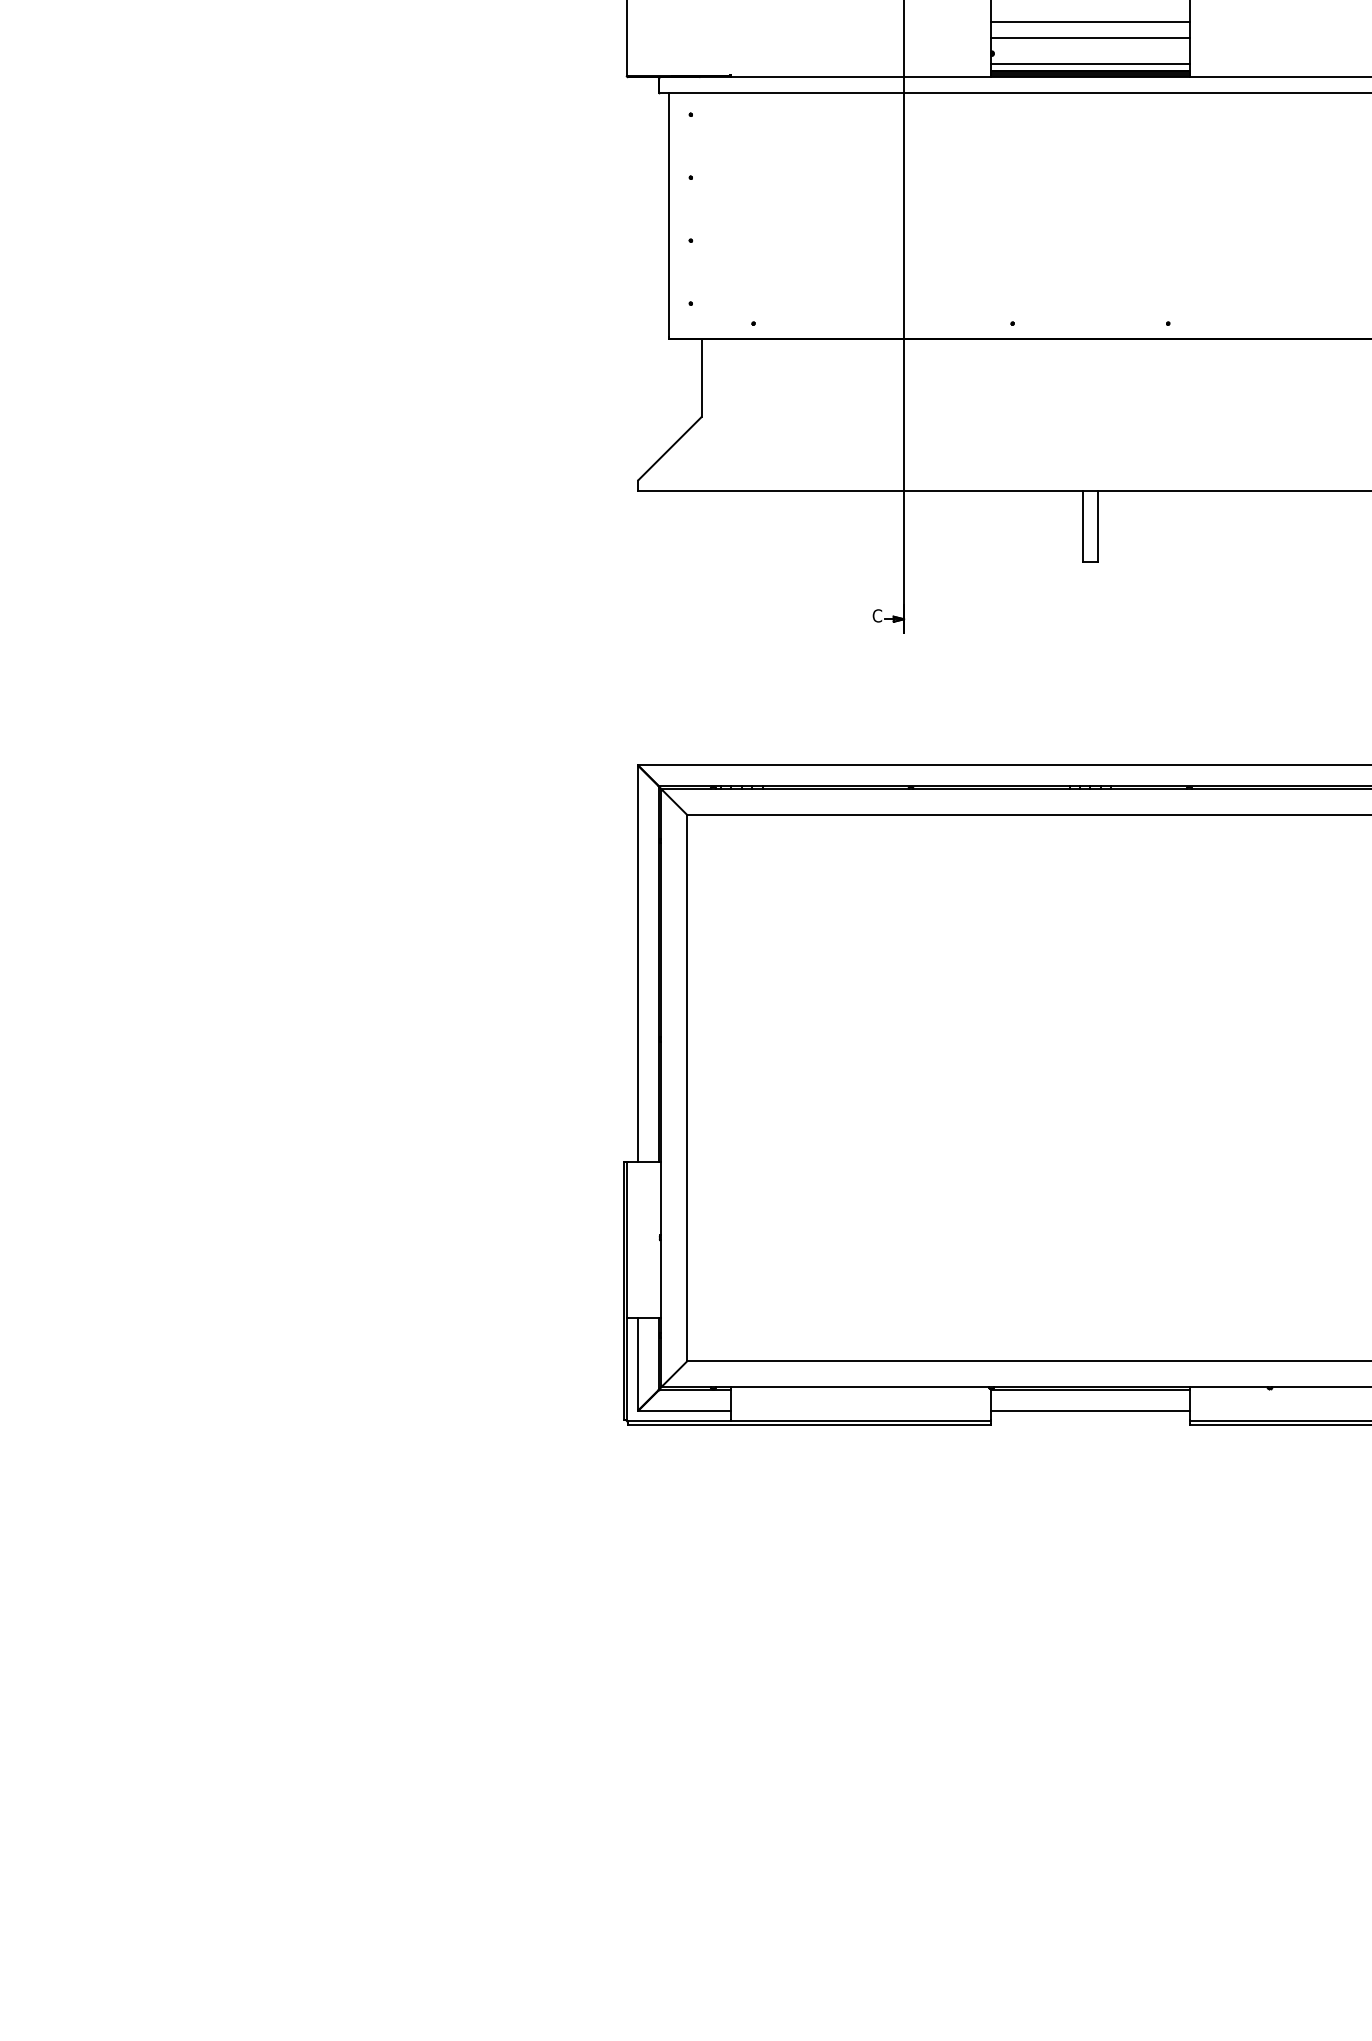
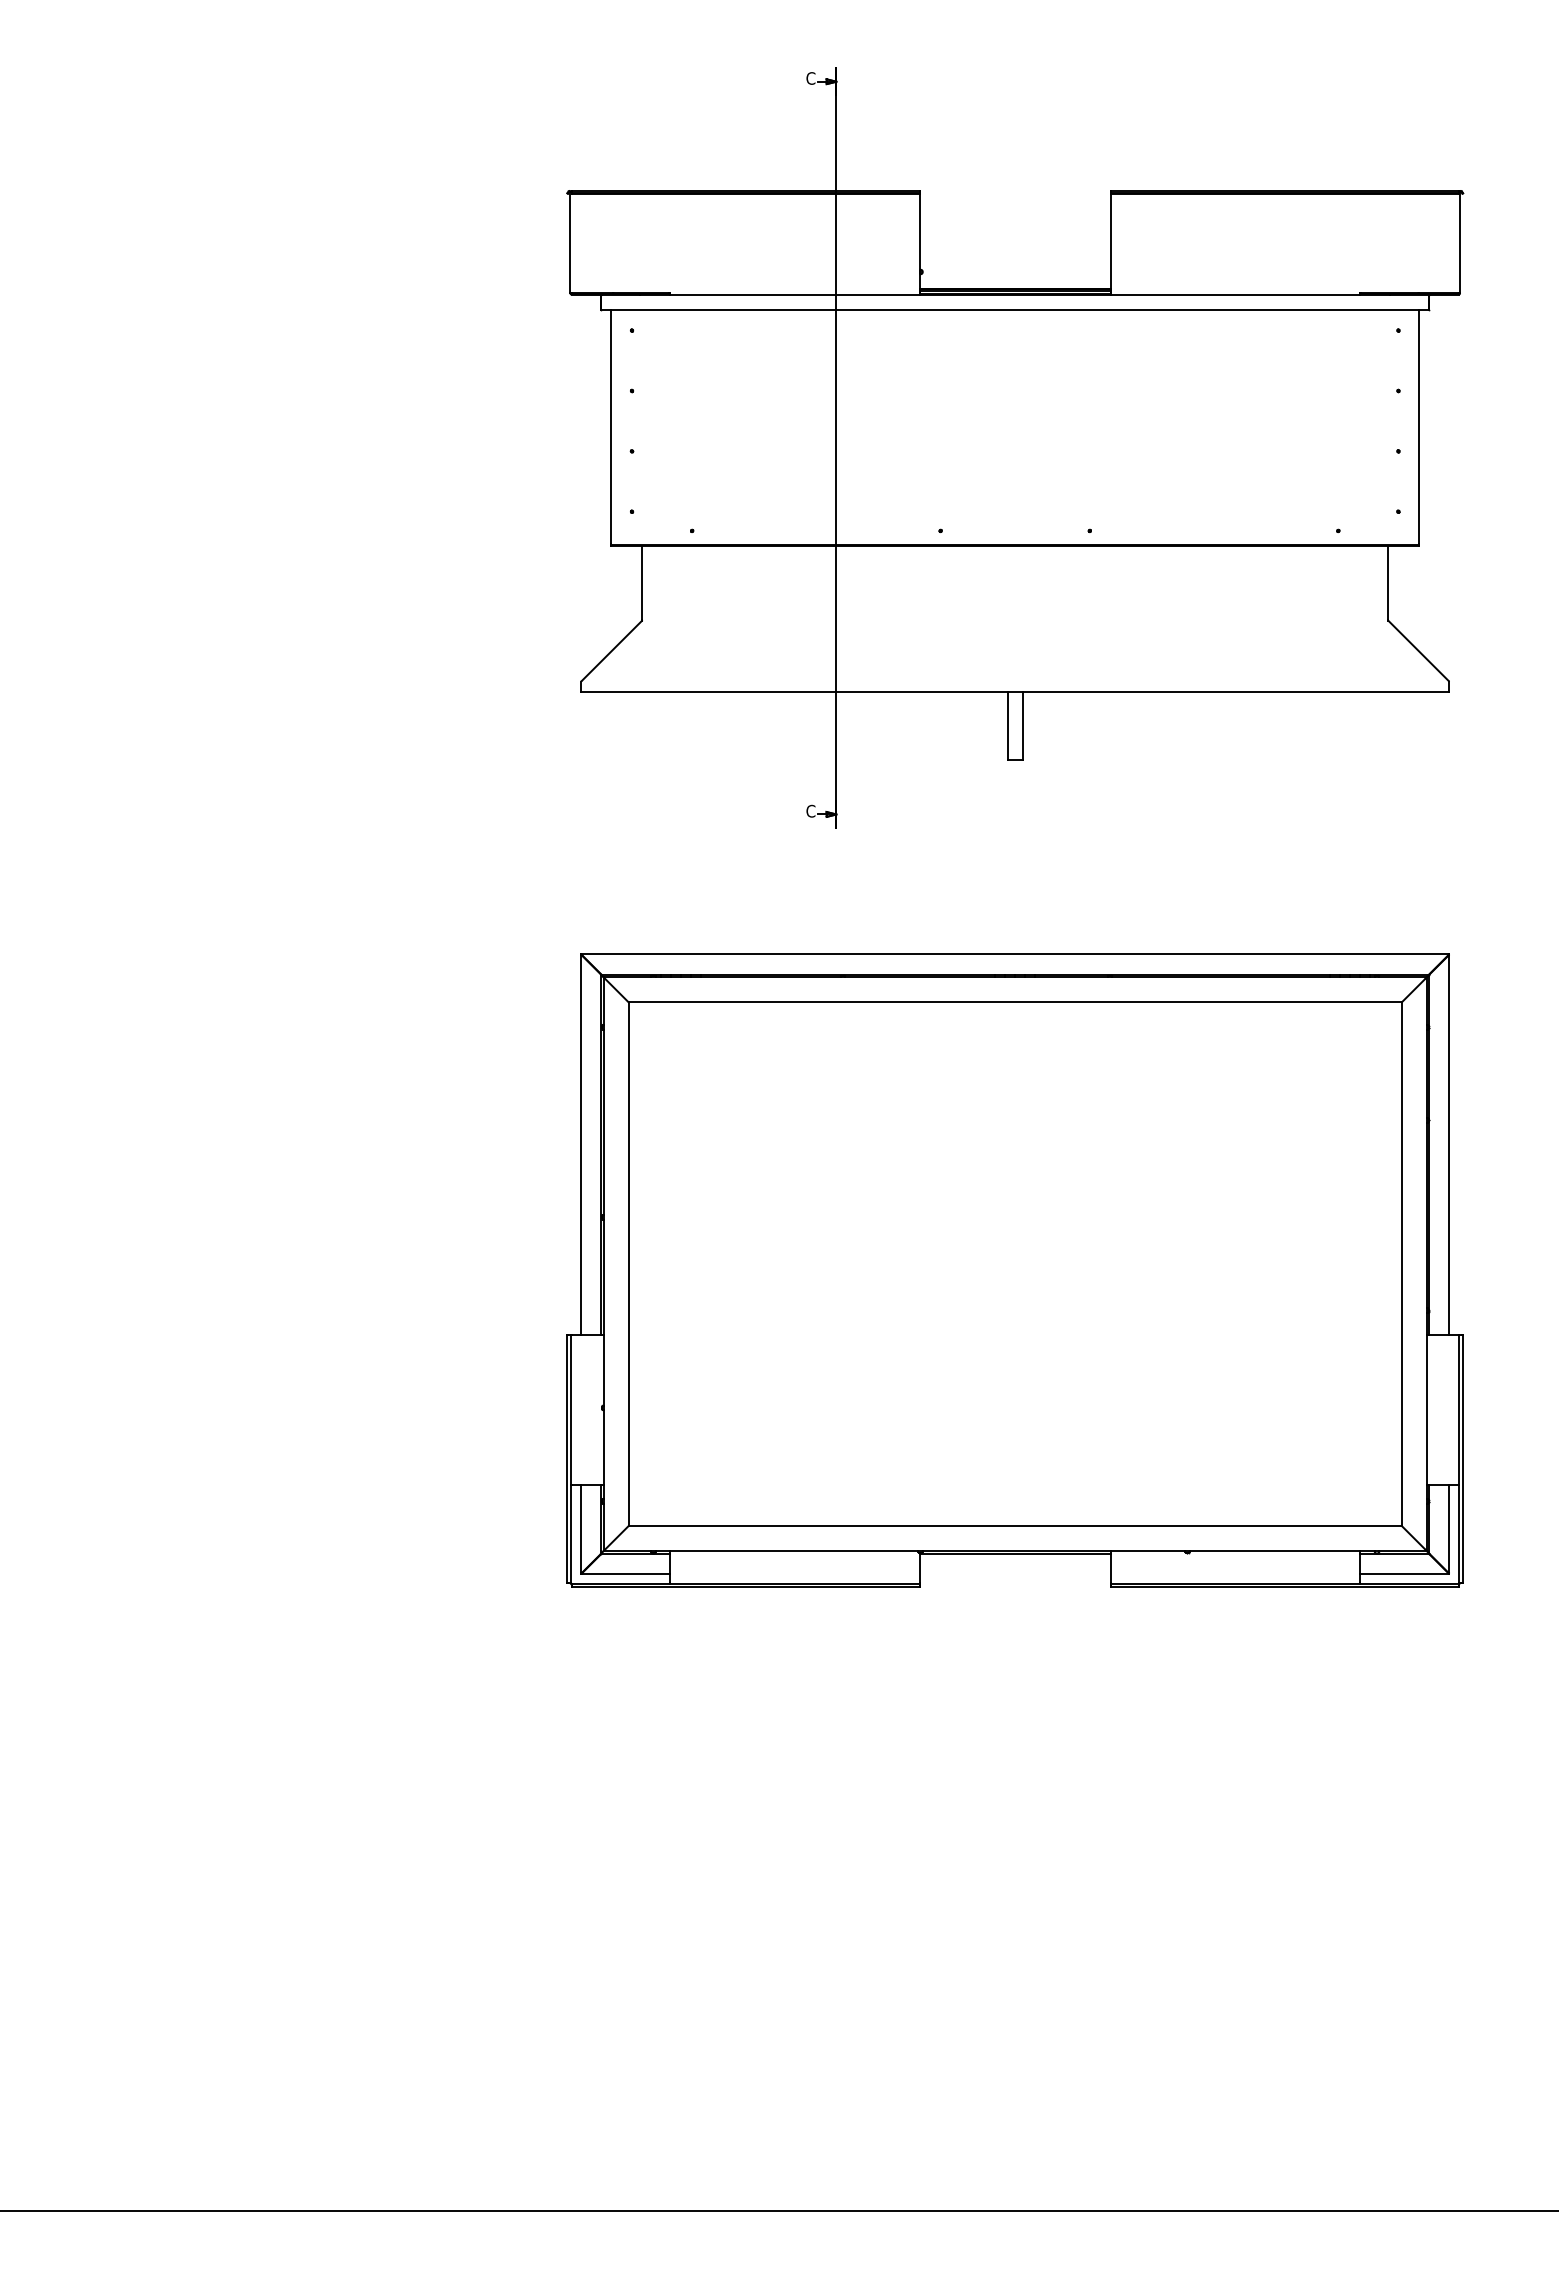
line: (1089, 21) -> (1014, 241), removed
line: (1089, 38) -> (1014, 257), removed
line: (1089, 63) -> (1014, 281), removed
line: (1089, 1411) -> (1014, 1574), removed

